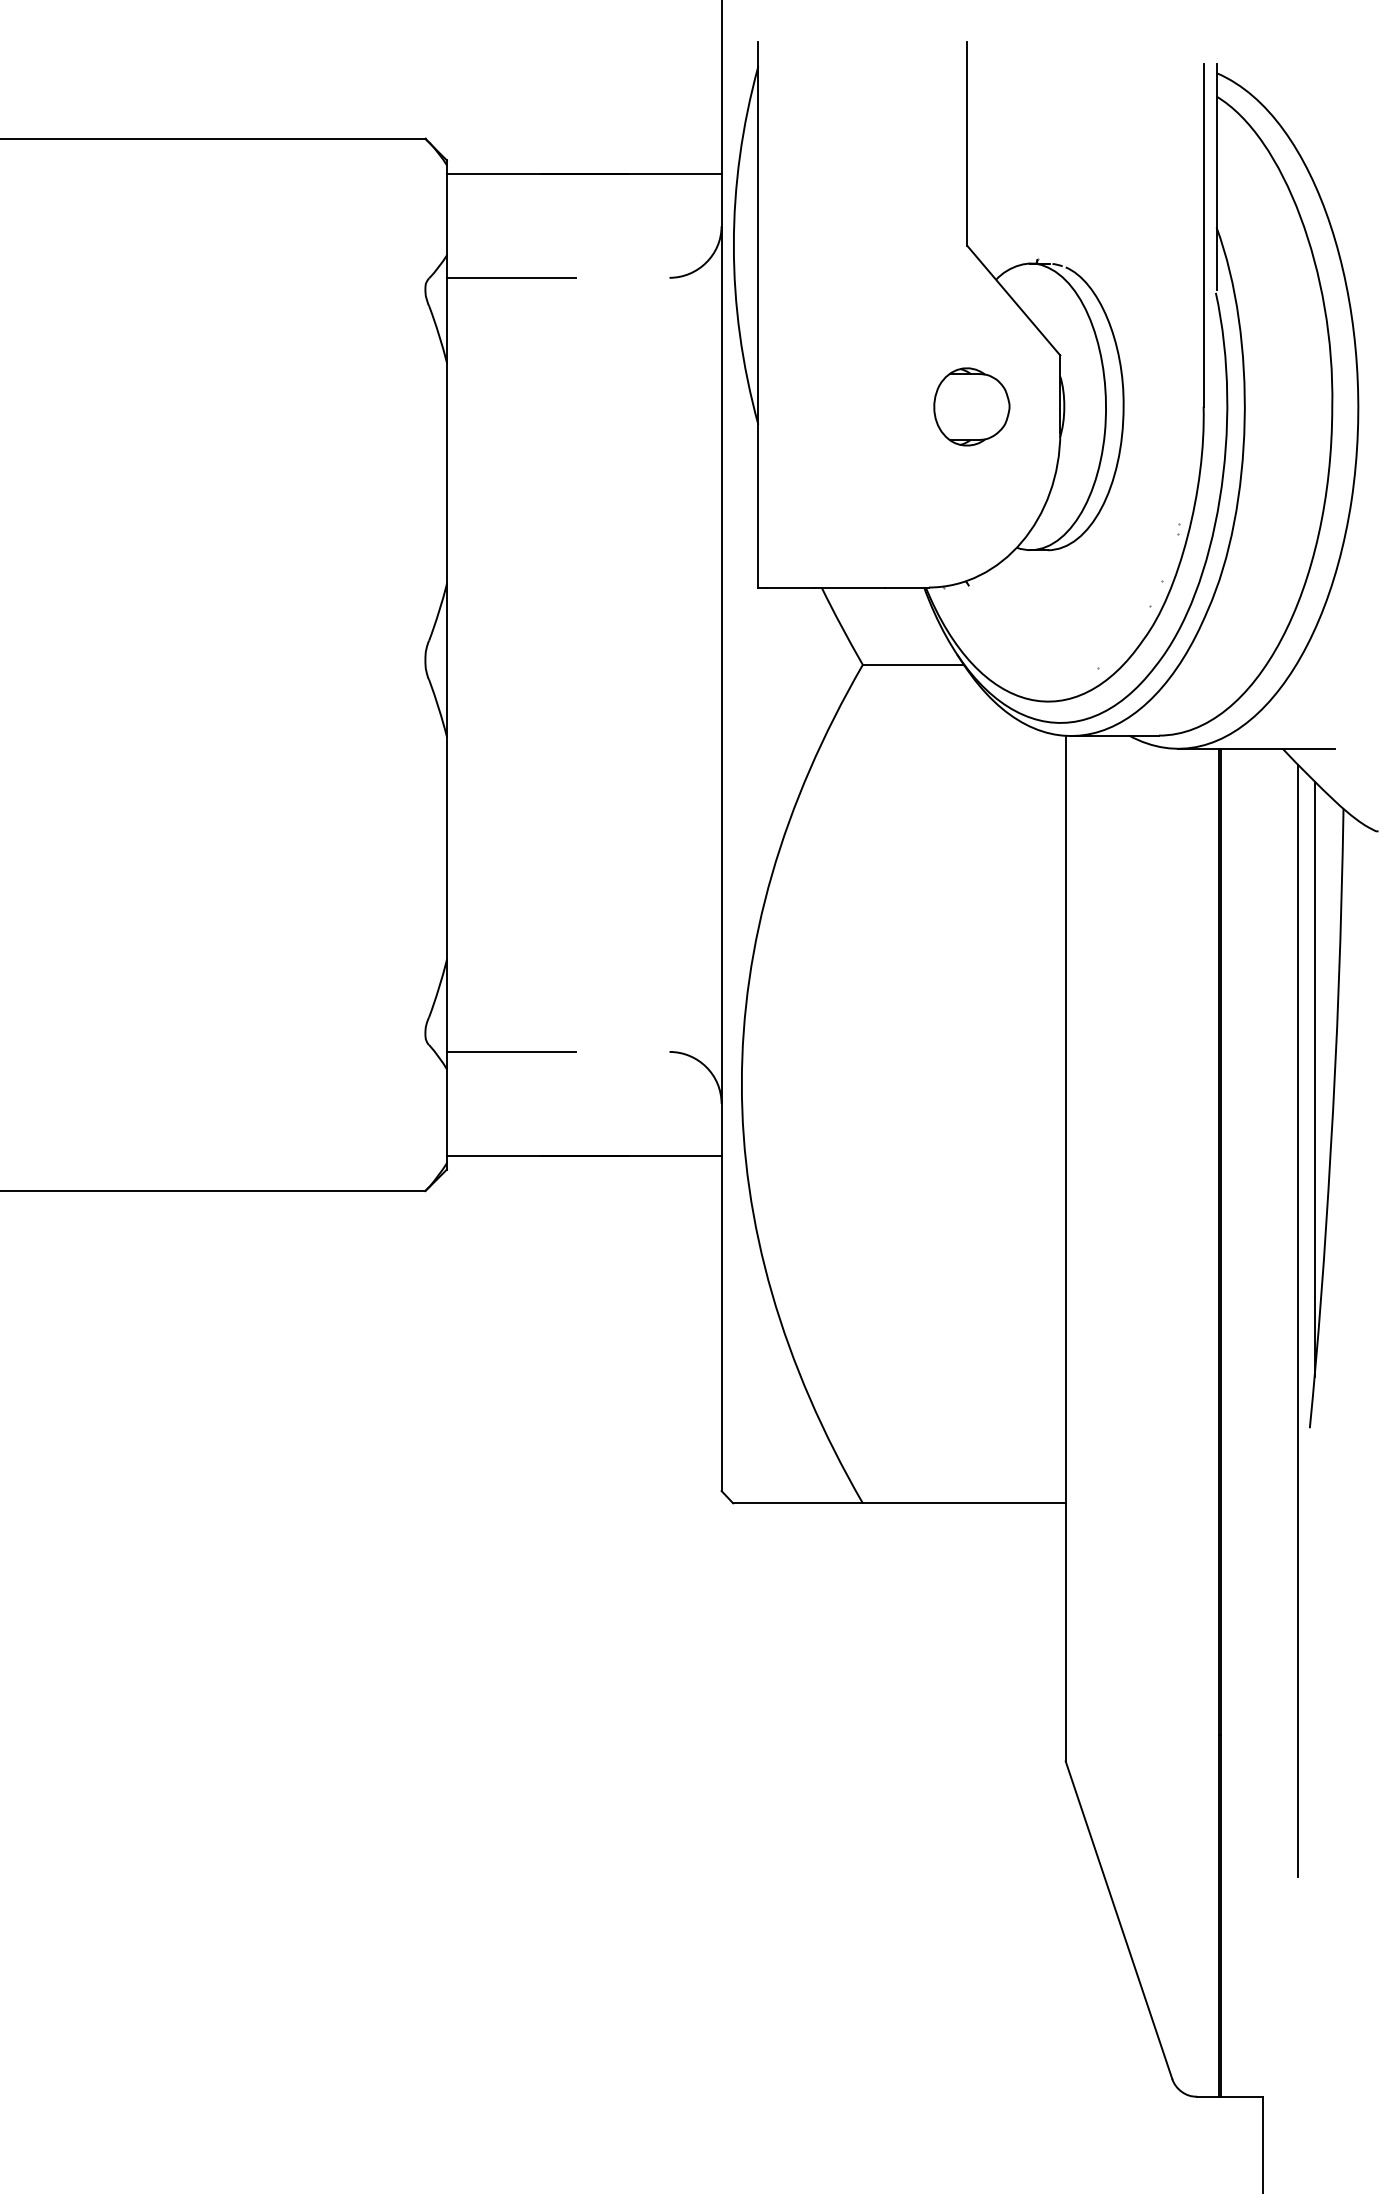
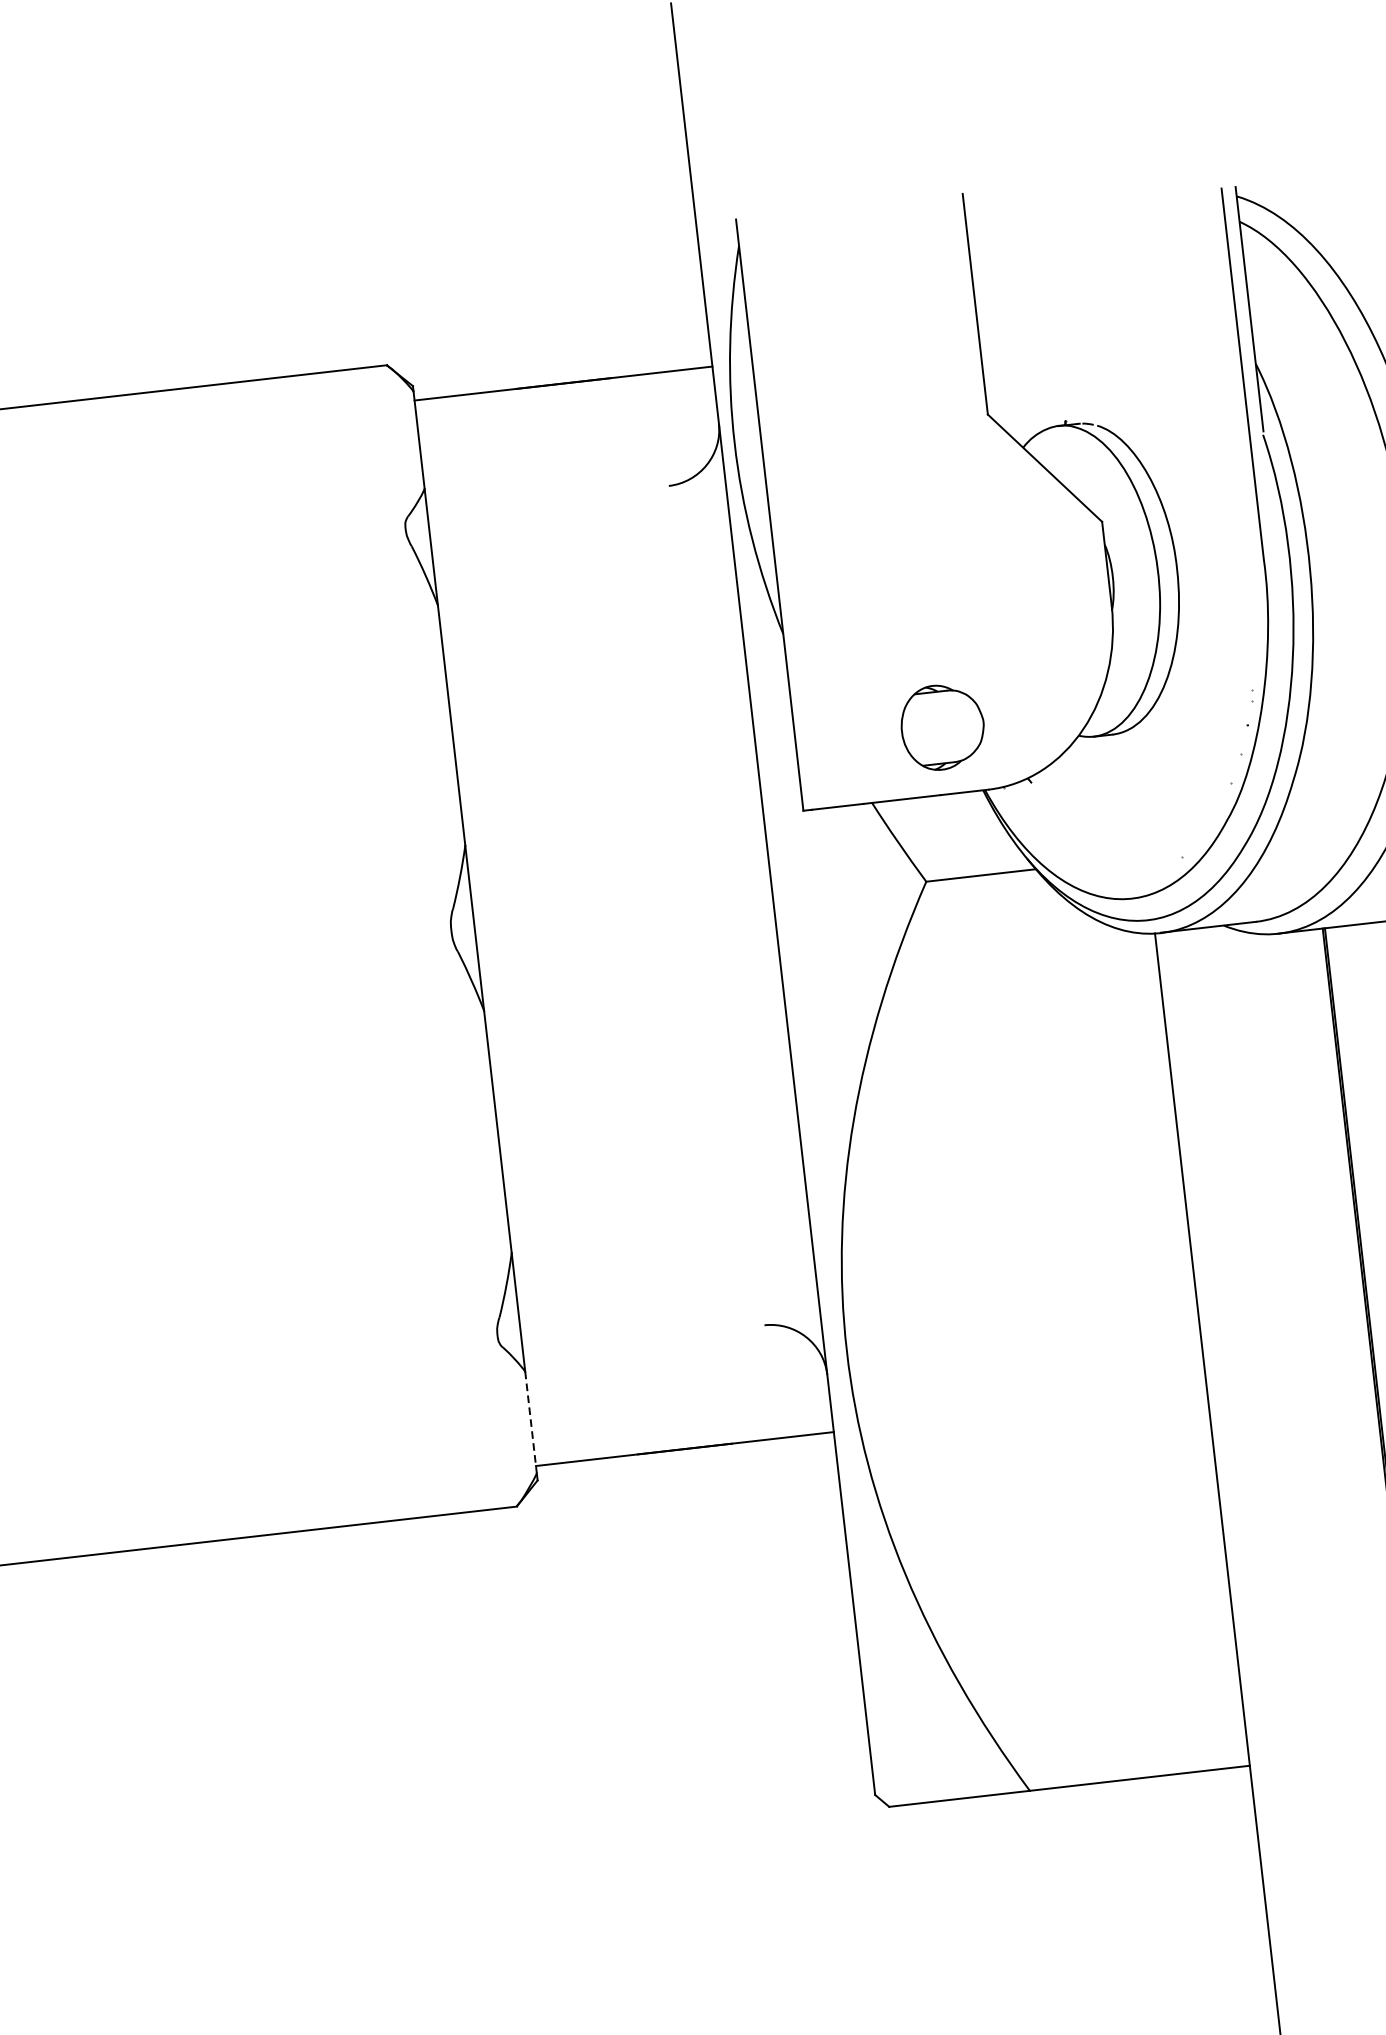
line: (510, 277) -> (496, 505), removed
part: (971, 406) -> (942, 726), moved
line: (510, 1051) -> (592, 1344), removed
line: (446, 1116) -> (530, 1422), solid -> dashed

